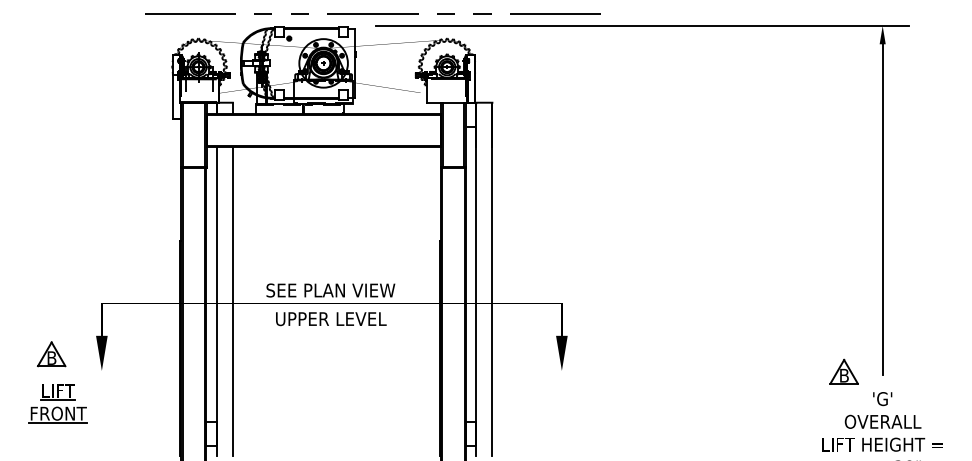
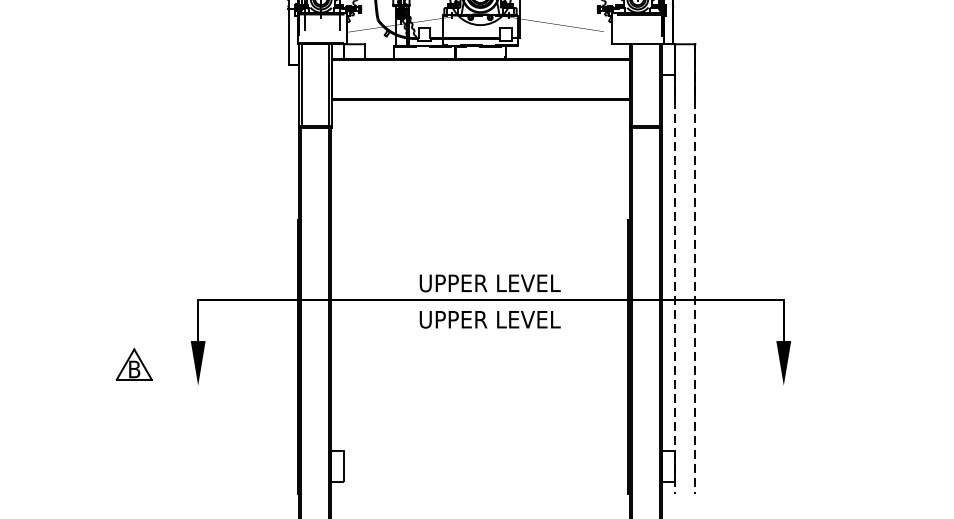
line: (476, 279) -> (675, 269), solid -> dashed
line: (492, 279) -> (695, 269), solid -> dashed
text: (330, 290) -> (489, 283), SEE PLAN VIEW -> UPPER LEVEL
line: (216, 300) -> (344, 296), removed
line: (232, 300) -> (364, 296), removed
part: (57, 403) -> (141, 427), removed

